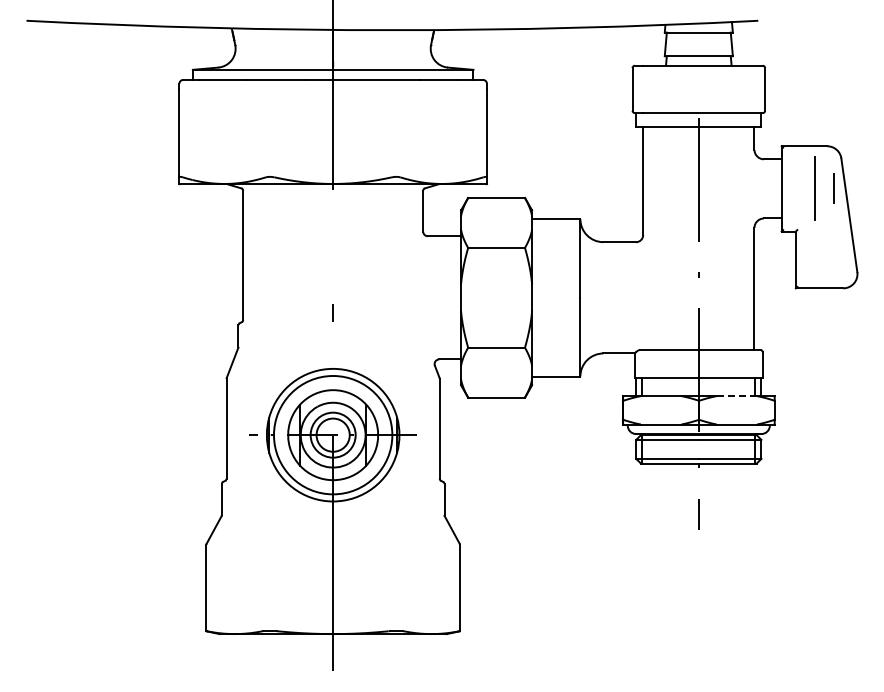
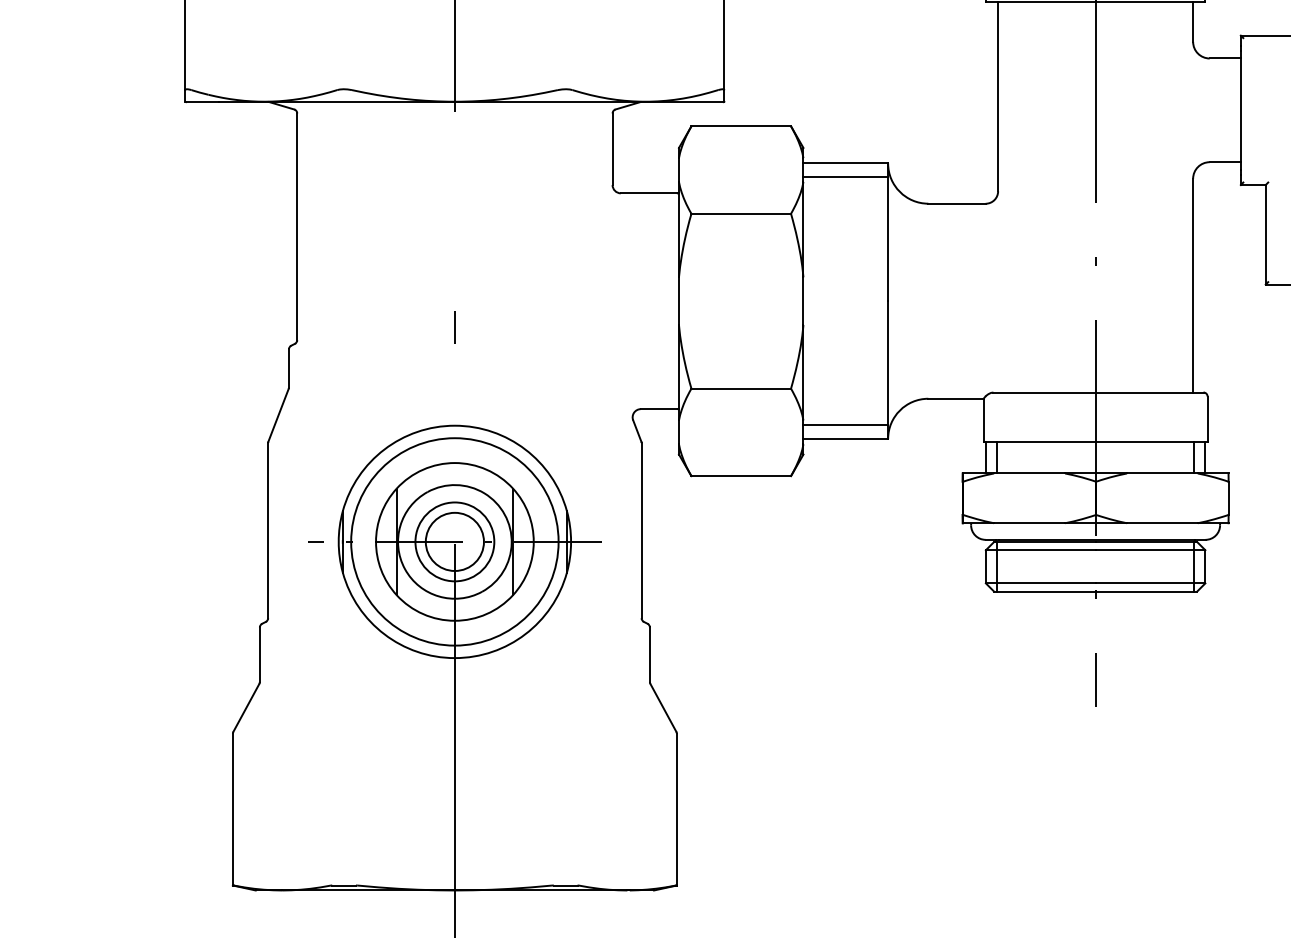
line: (556, 226) -> (846, 176), added
line: (556, 368) -> (846, 425), added
line: (737, 396) -> (1163, 474), dashed -> solid

